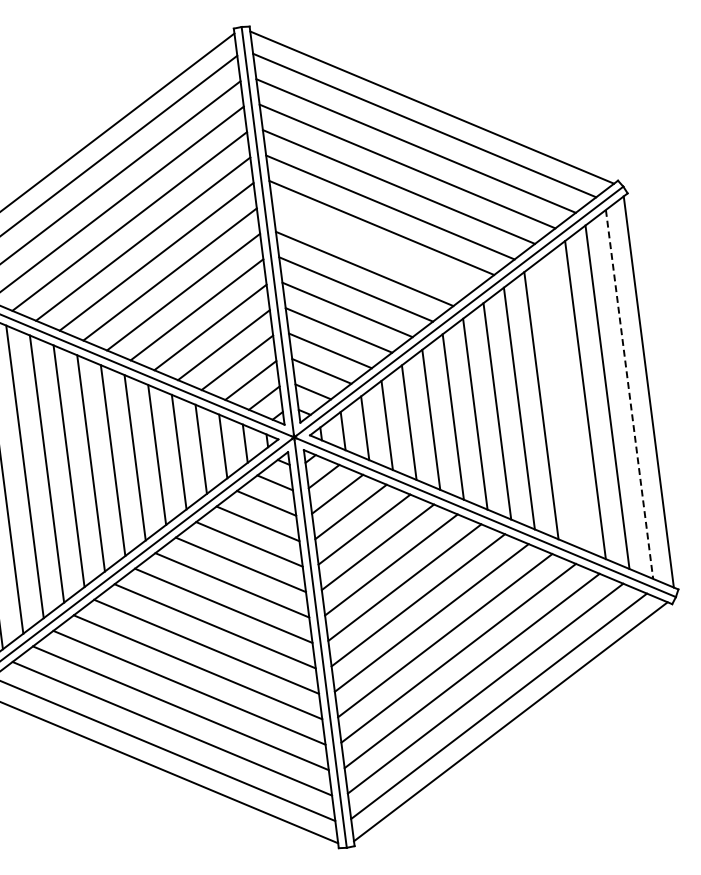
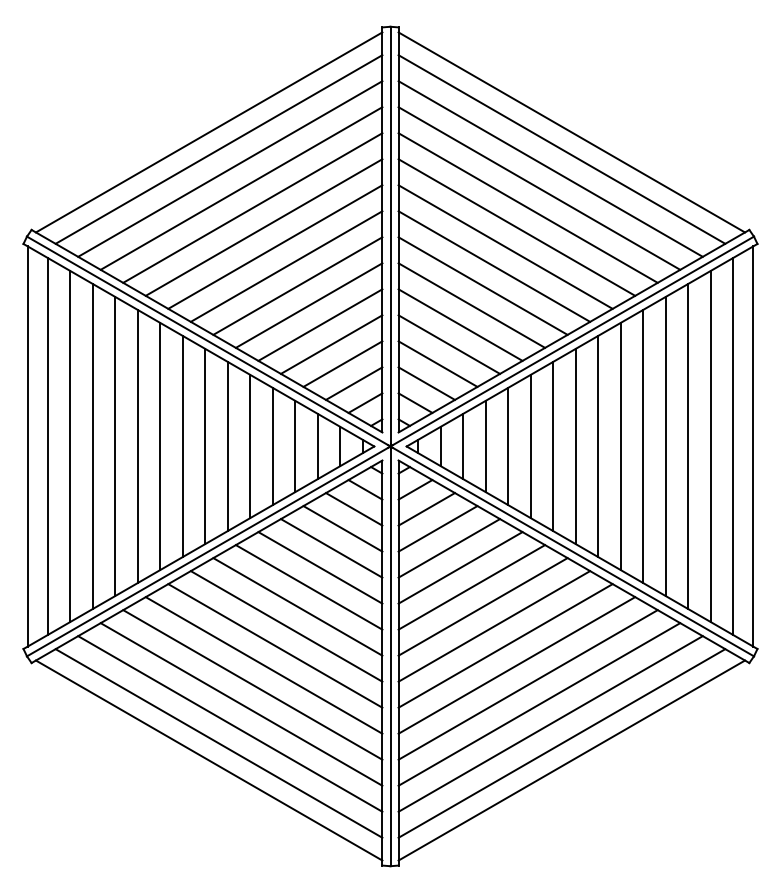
line: (373, 248) -> (494, 266), added
line: (629, 394) -> (733, 446), dashed -> solid
line: (563, 402) -> (665, 446), added

